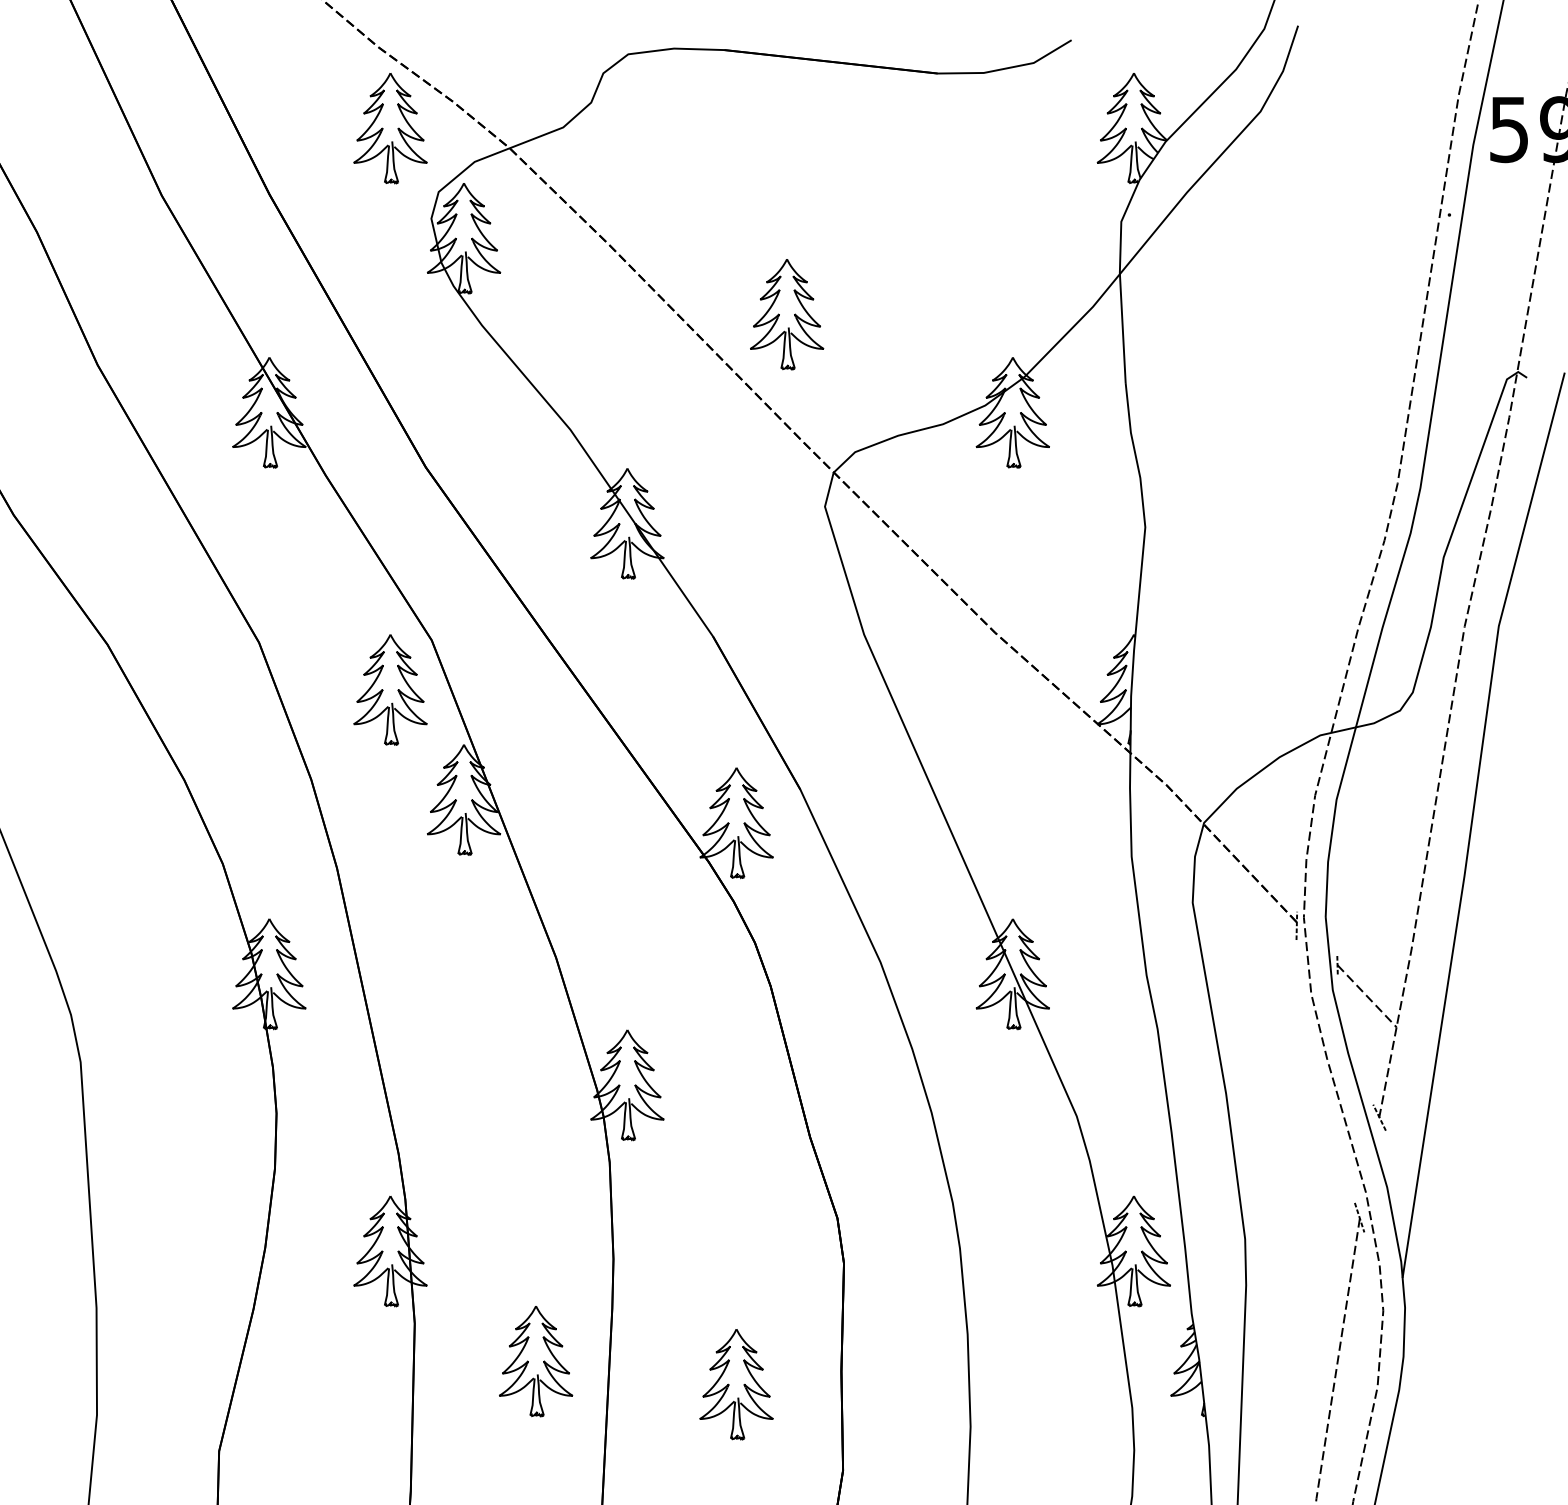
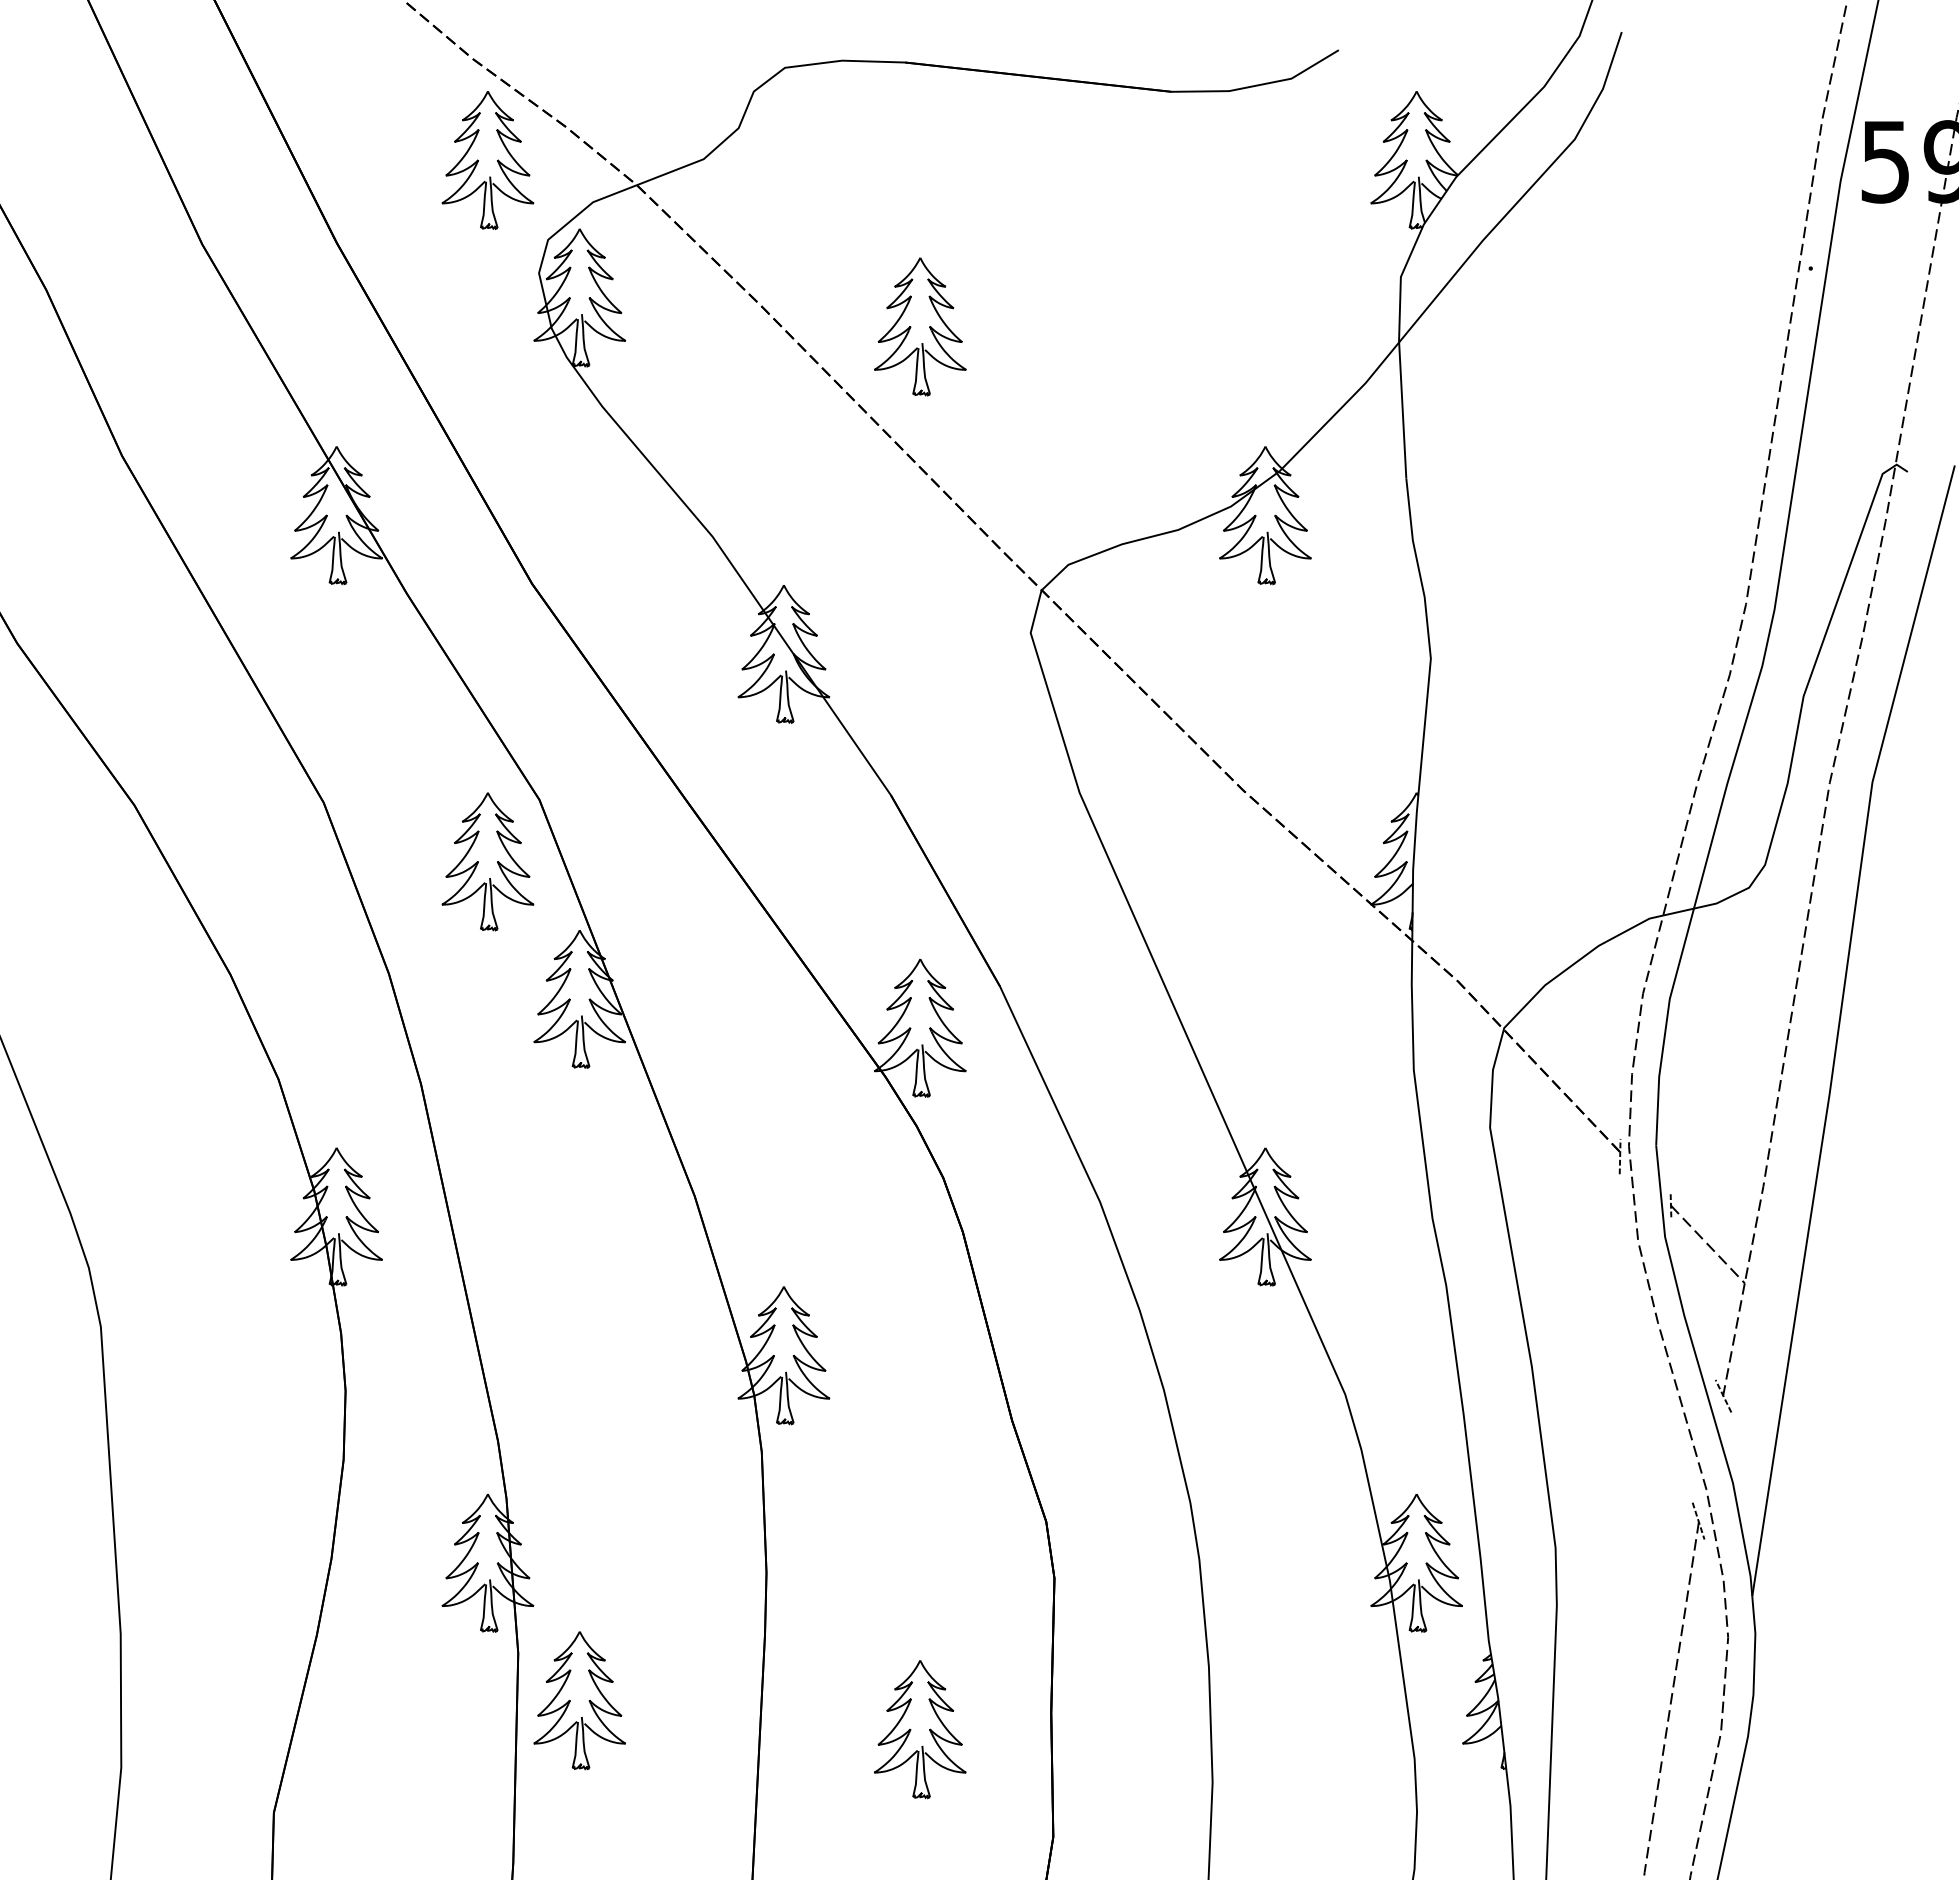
part: (787, 314) -> (920, 326), moved
part: (535, 1361) -> (579, 1700), moved

